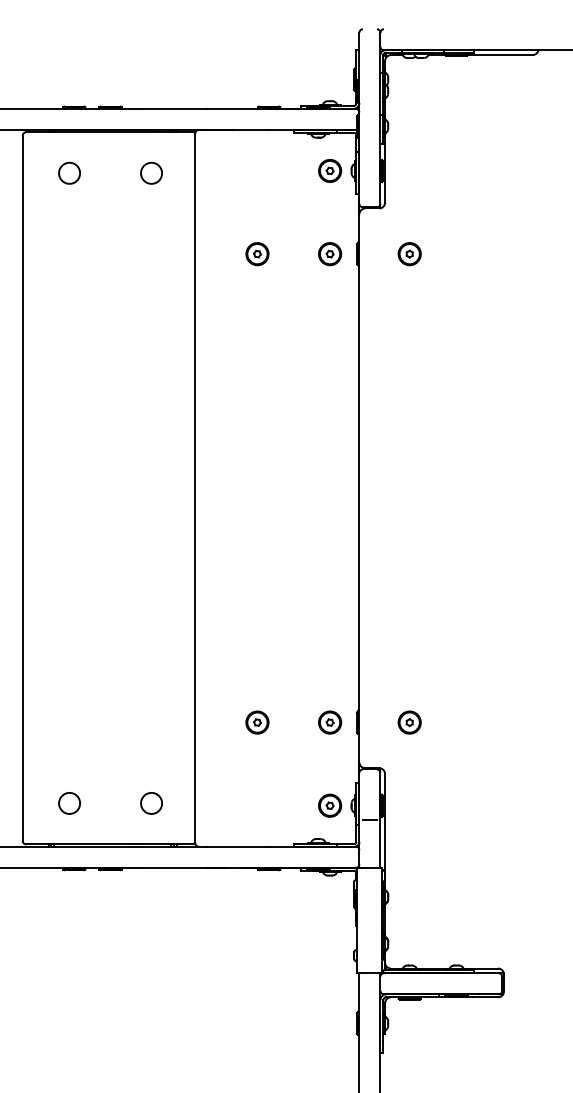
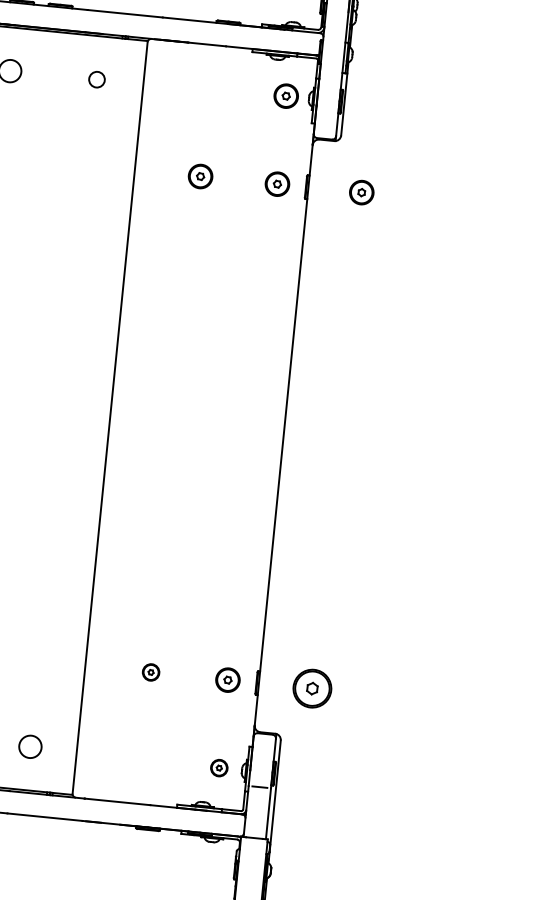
circle: (151, 172) -> (97, 78), size x0.7
part: (257, 722) -> (151, 672), size x0.7
part: (409, 722) -> (312, 688), size x1.6
part: (330, 805) -> (219, 767), size x0.7

